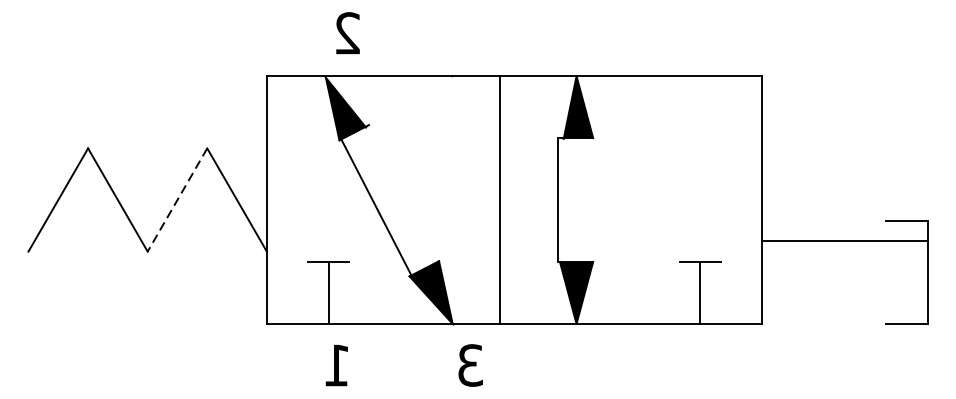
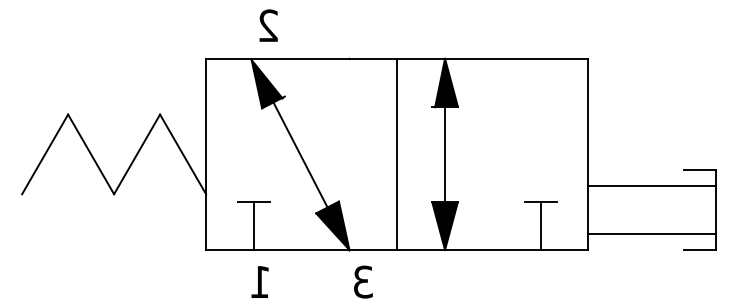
line: (177, 200) -> (137, 154), dashed -> solid
line: (500, 200) -> (397, 154), moved
line: (558, 200) -> (445, 154), moved
line: (376, 206) -> (300, 154), moved
line: (844, 303) -> (651, 234), added

